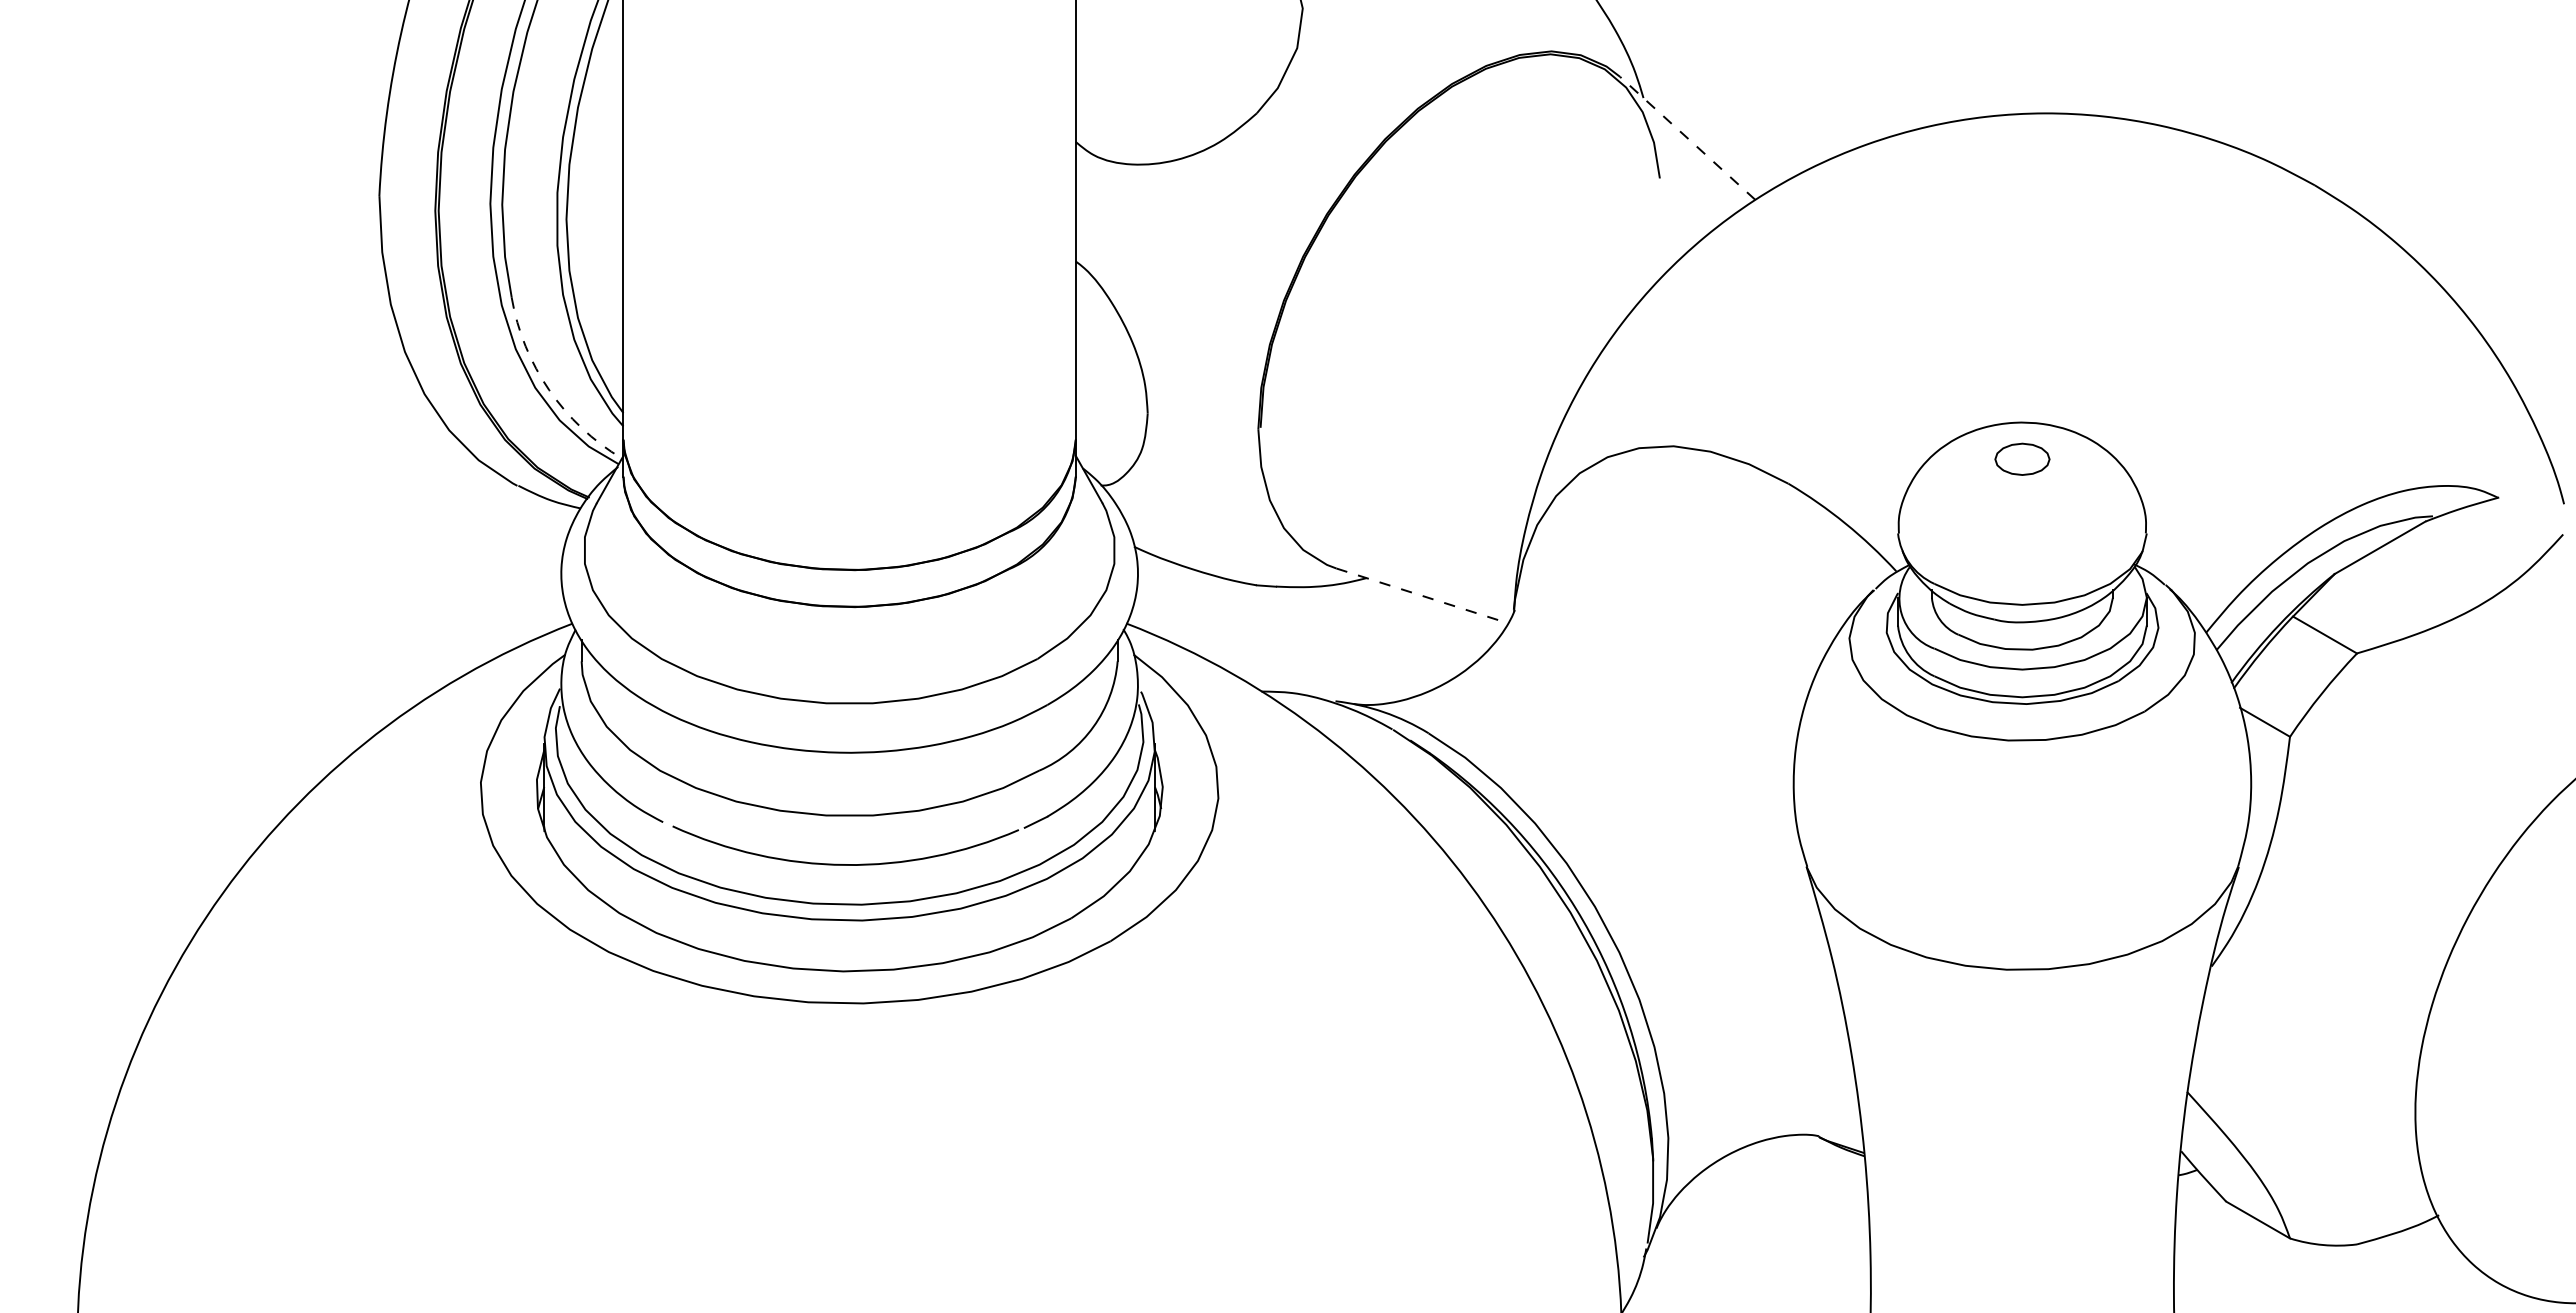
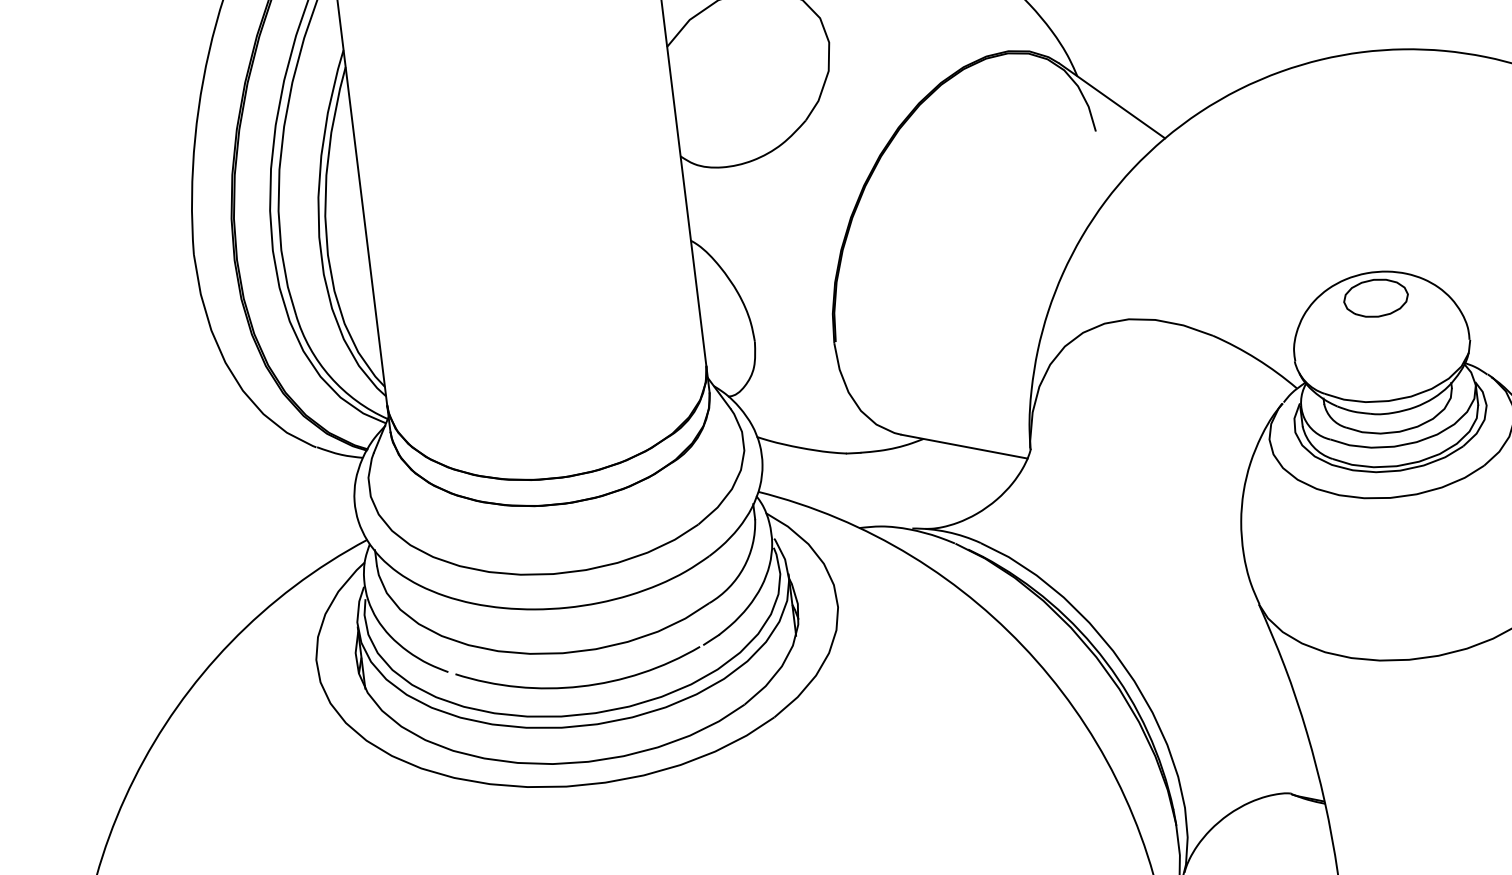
line: (1687, 138) -> (1111, 100), dashed -> solid
arc: (549, 390) -> (330, 377), dashed -> solid
part: (2022, 459) -> (1376, 298), size x1.67
line: (1422, 596) -> (964, 447), dashed -> solid

